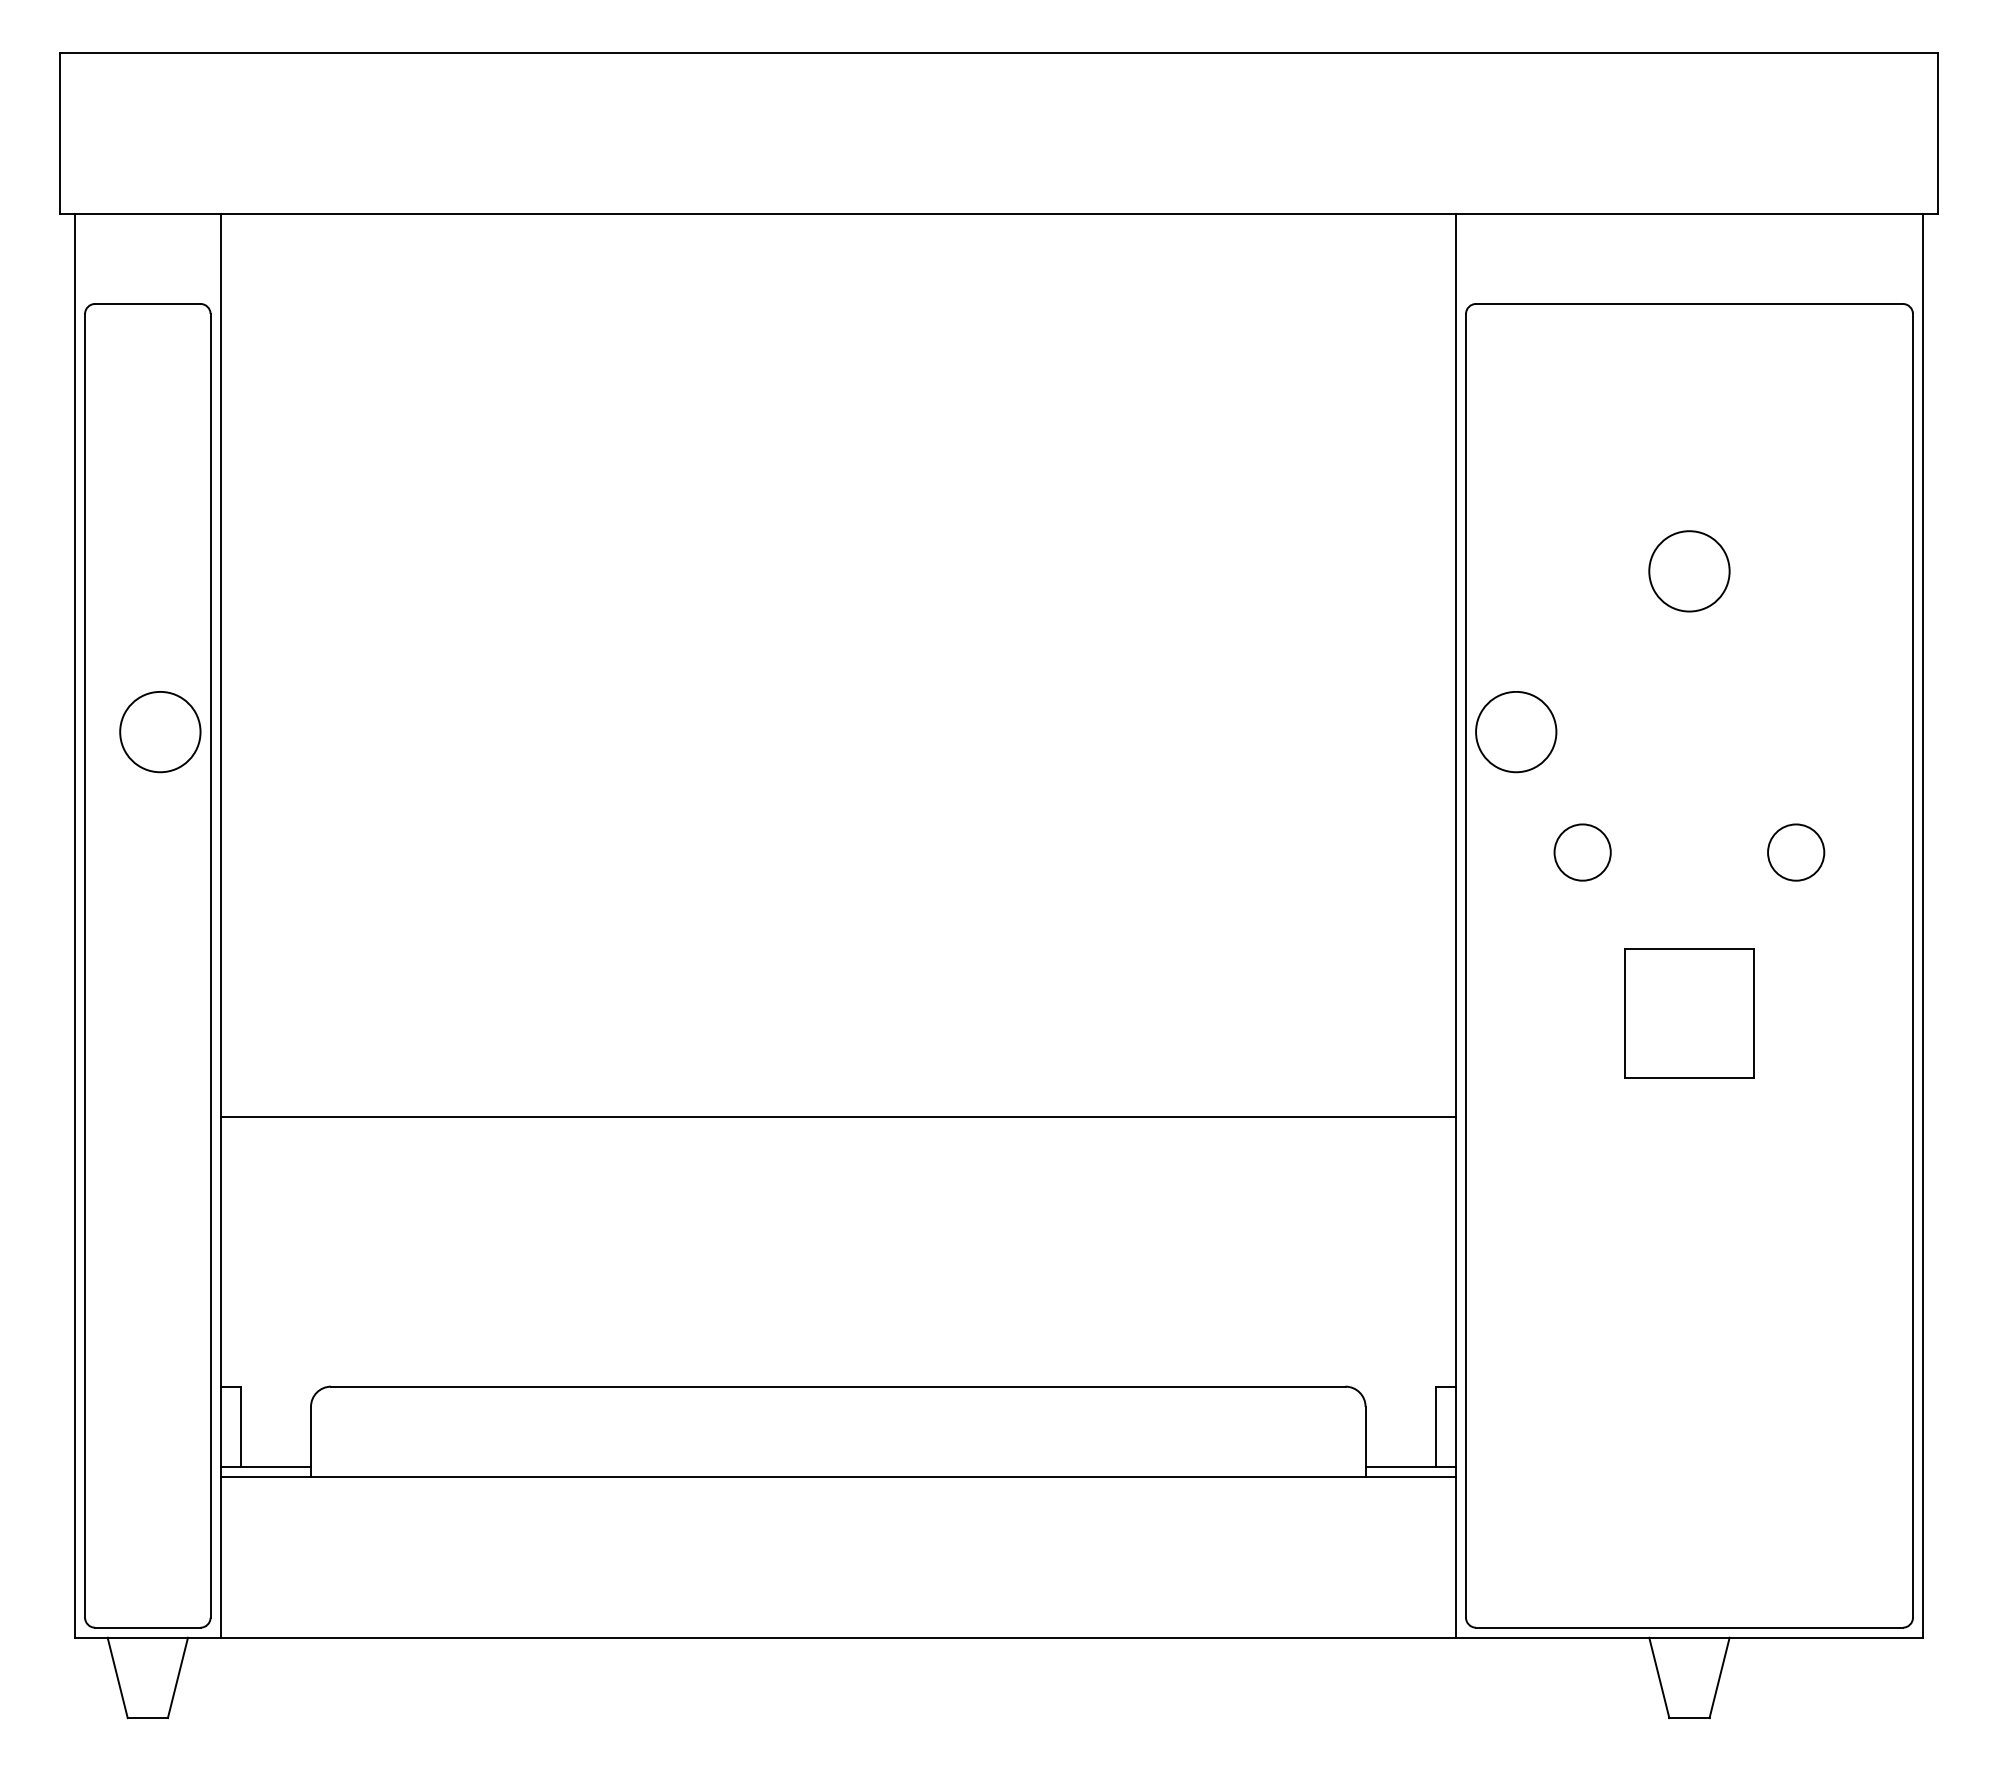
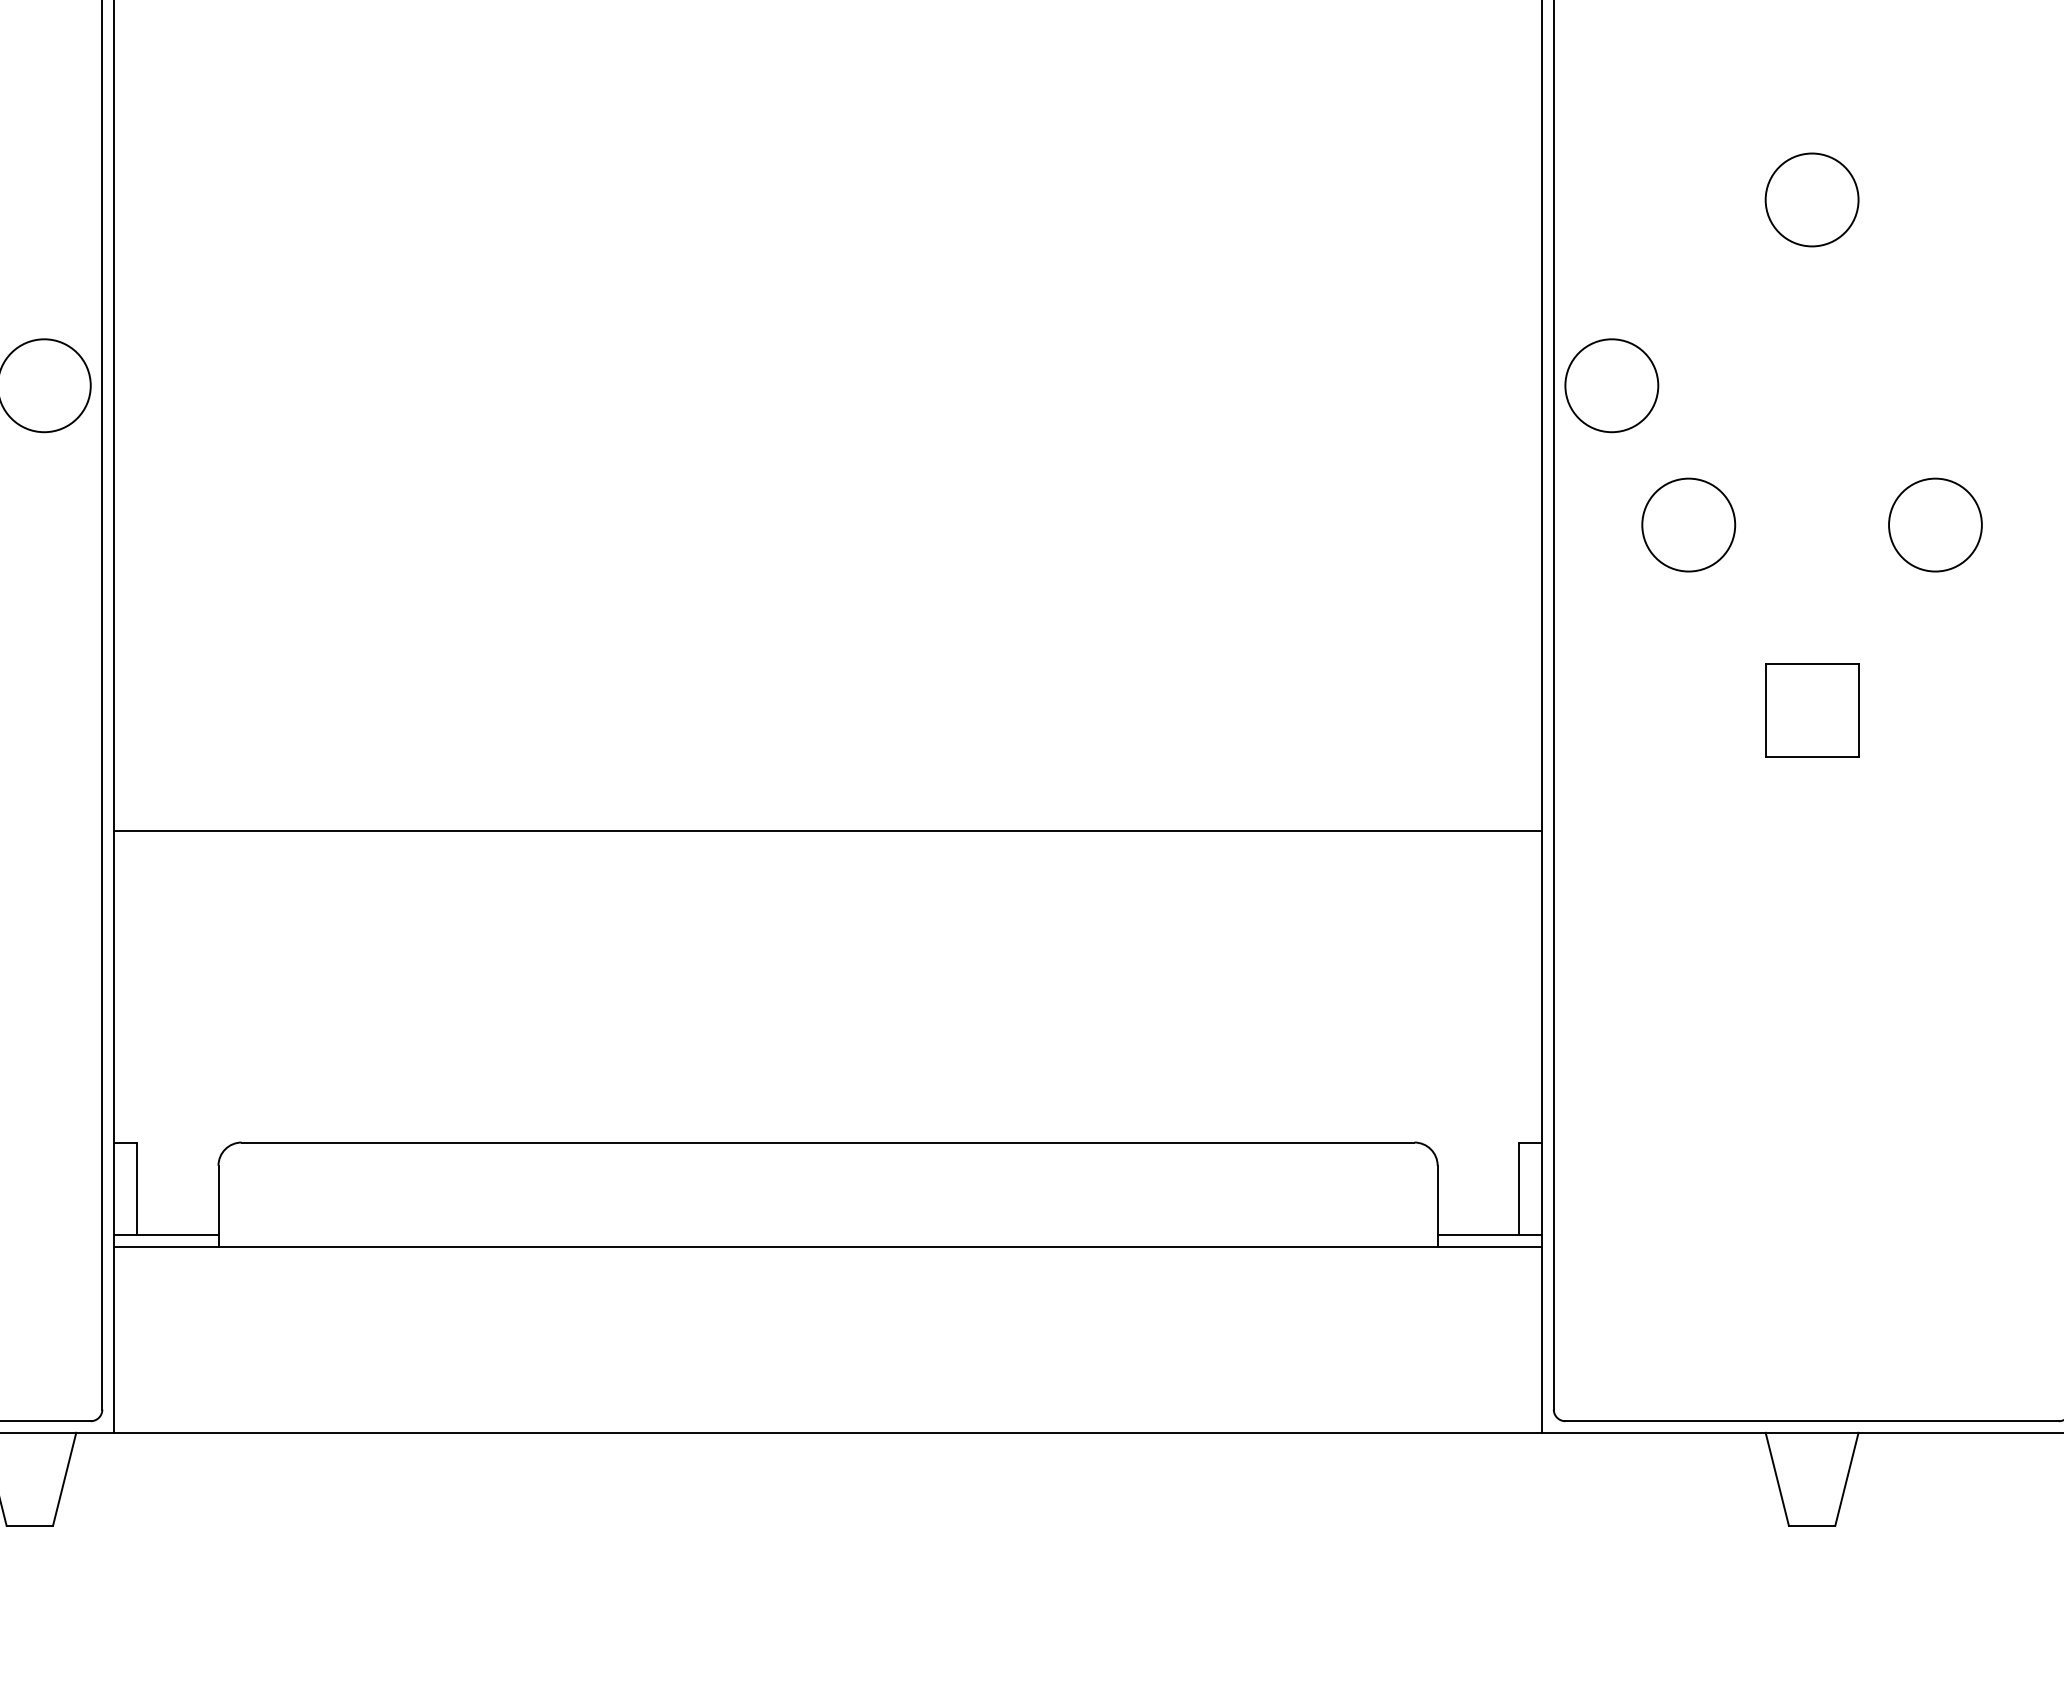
circle: (1582, 852) -> (1688, 524), size x1.43
circle: (1795, 852) -> (1934, 524), size x1.43
part: (1689, 1012) -> (1812, 709), size x0.62

